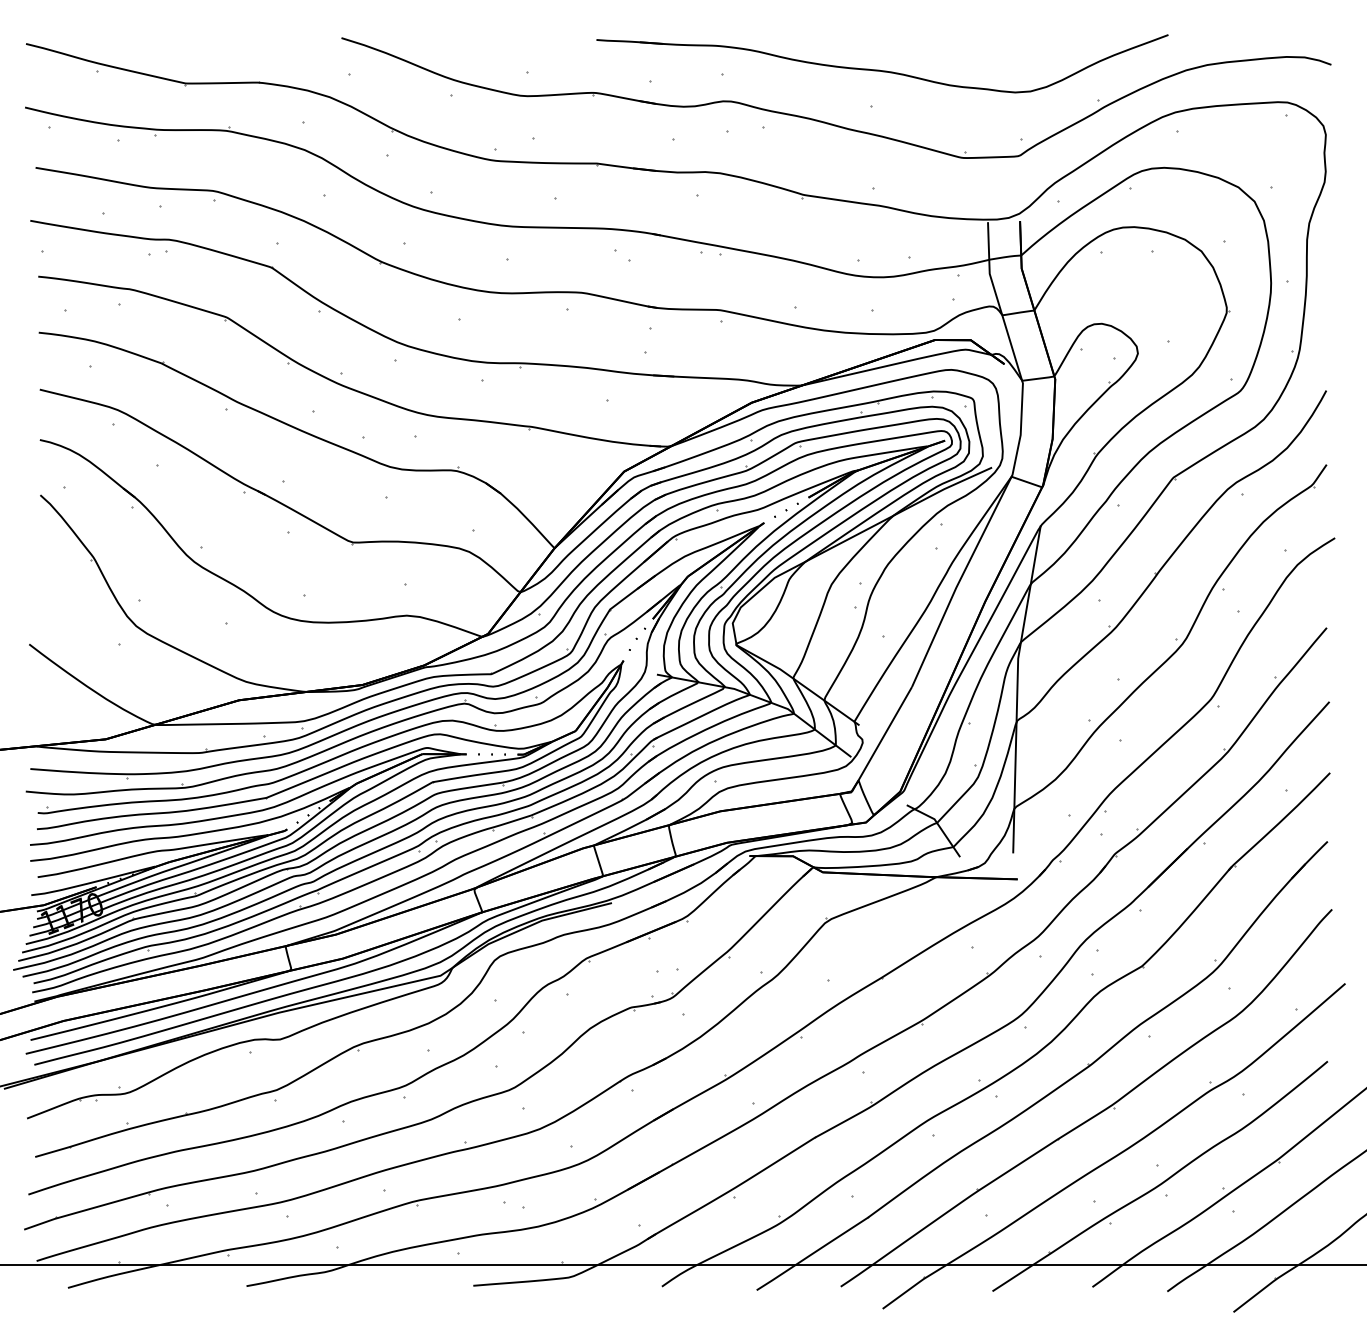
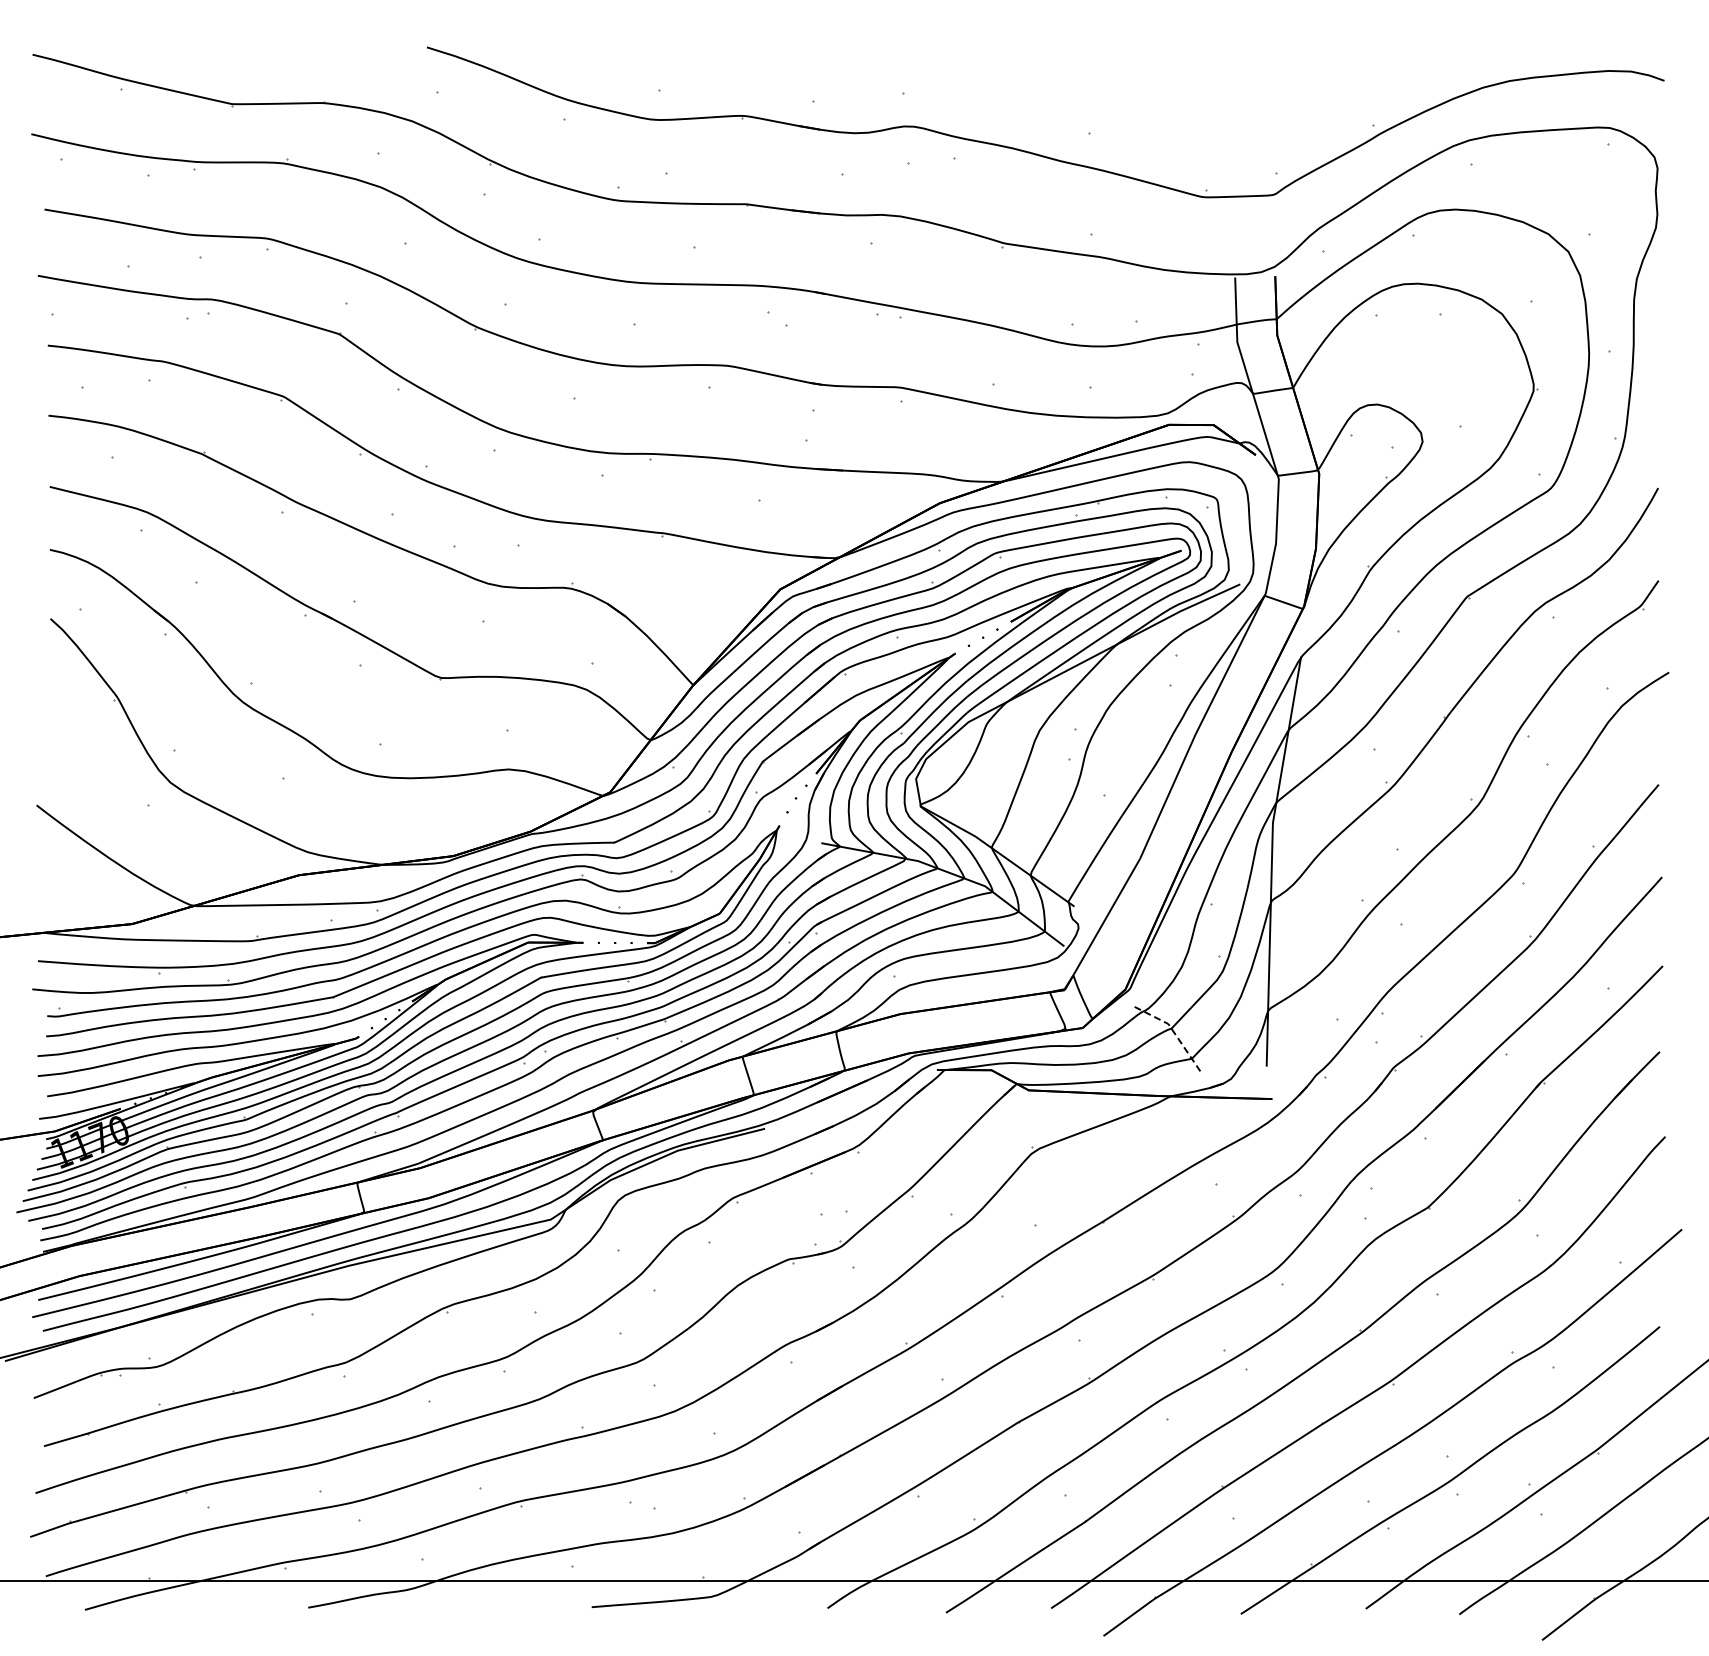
part: (881, 70) -> (1102, 87), removed
line: (938, 825) -> (1173, 1031), solid -> dashed

